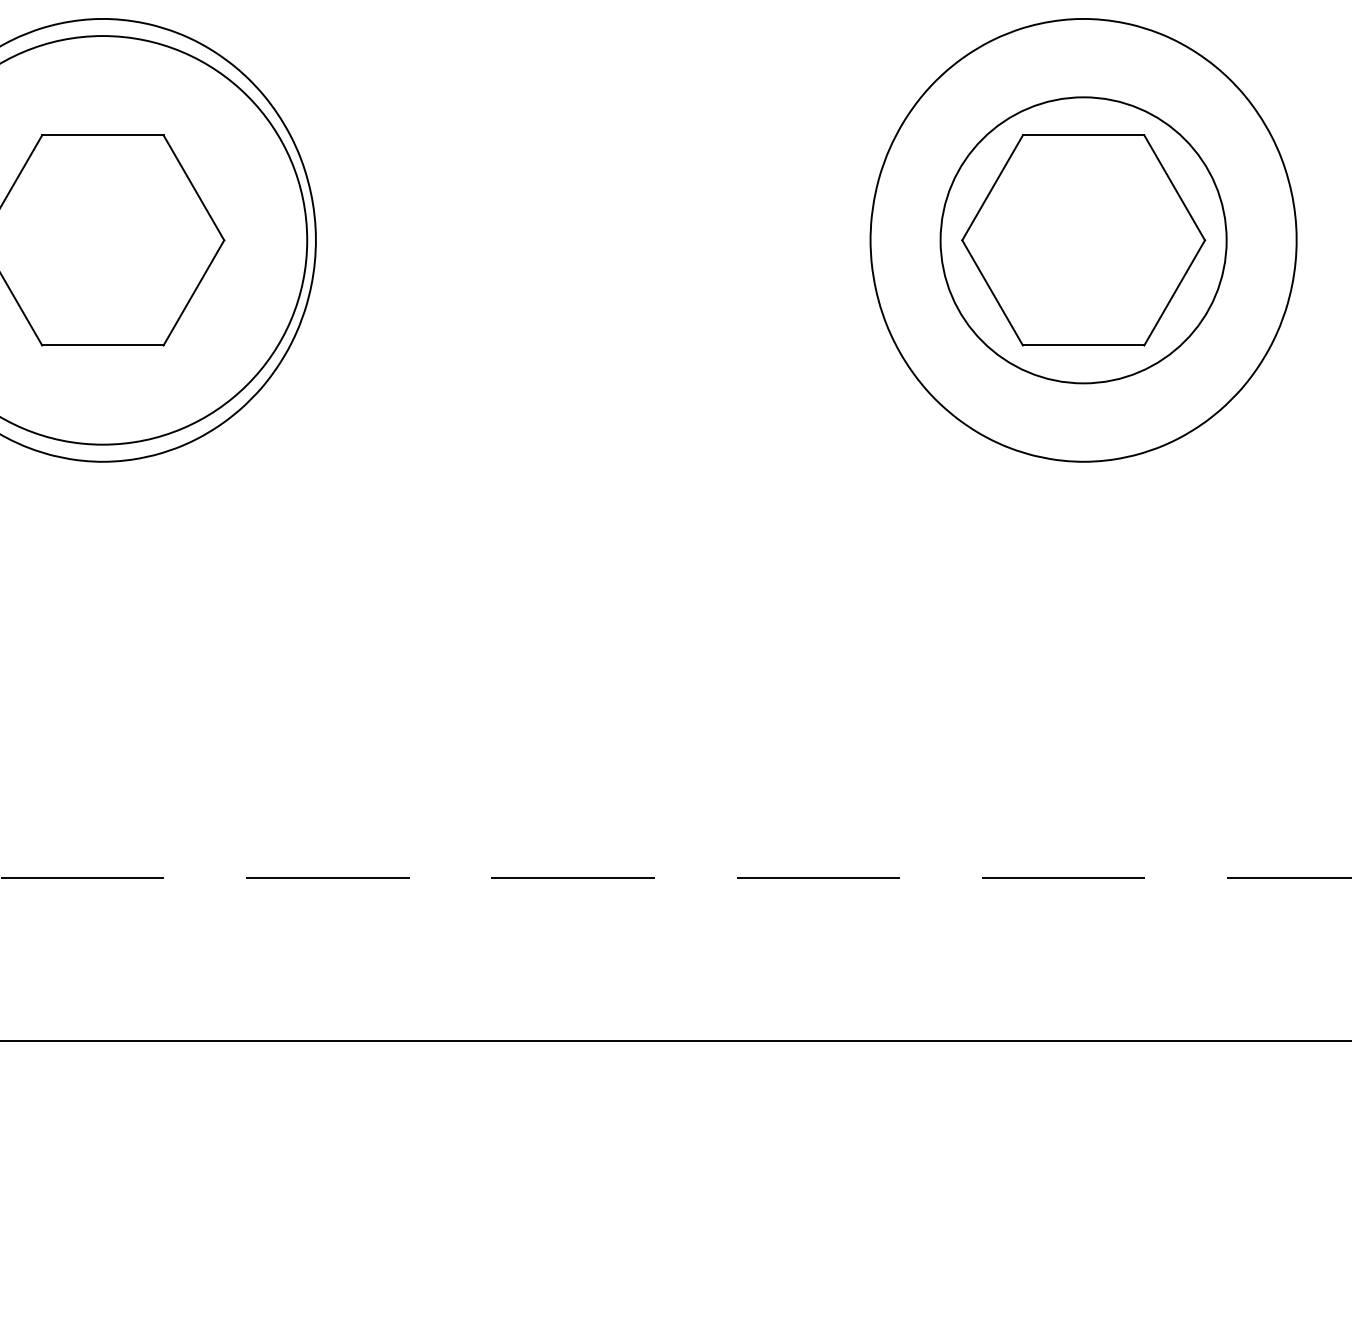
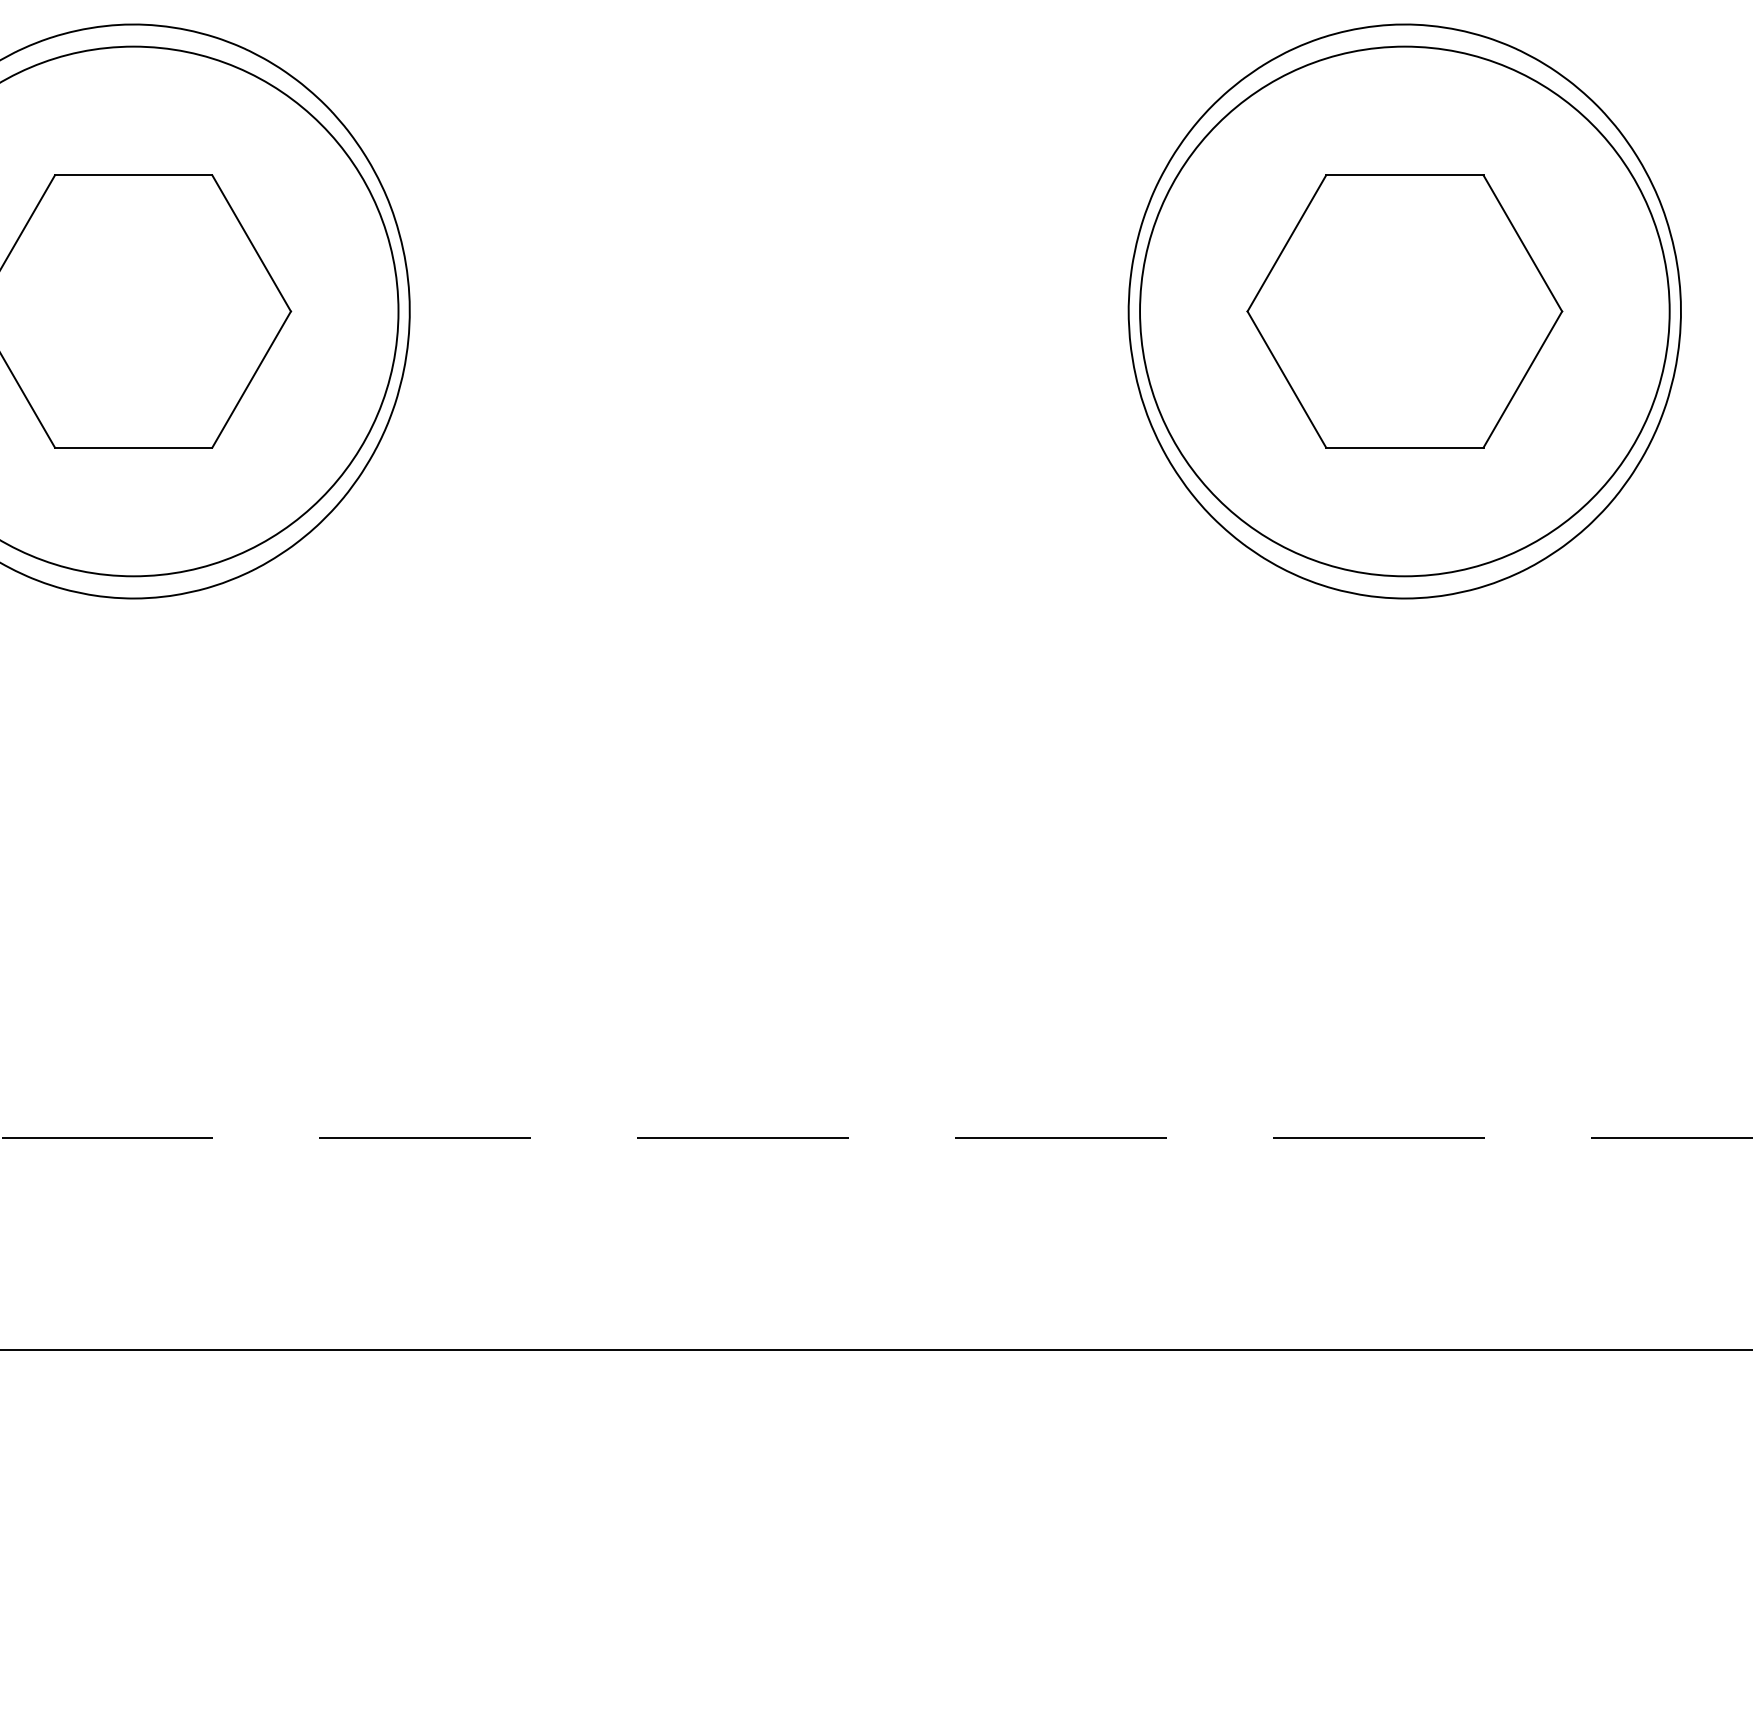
circle: (1083, 240) -> (1404, 311), size x1.43

